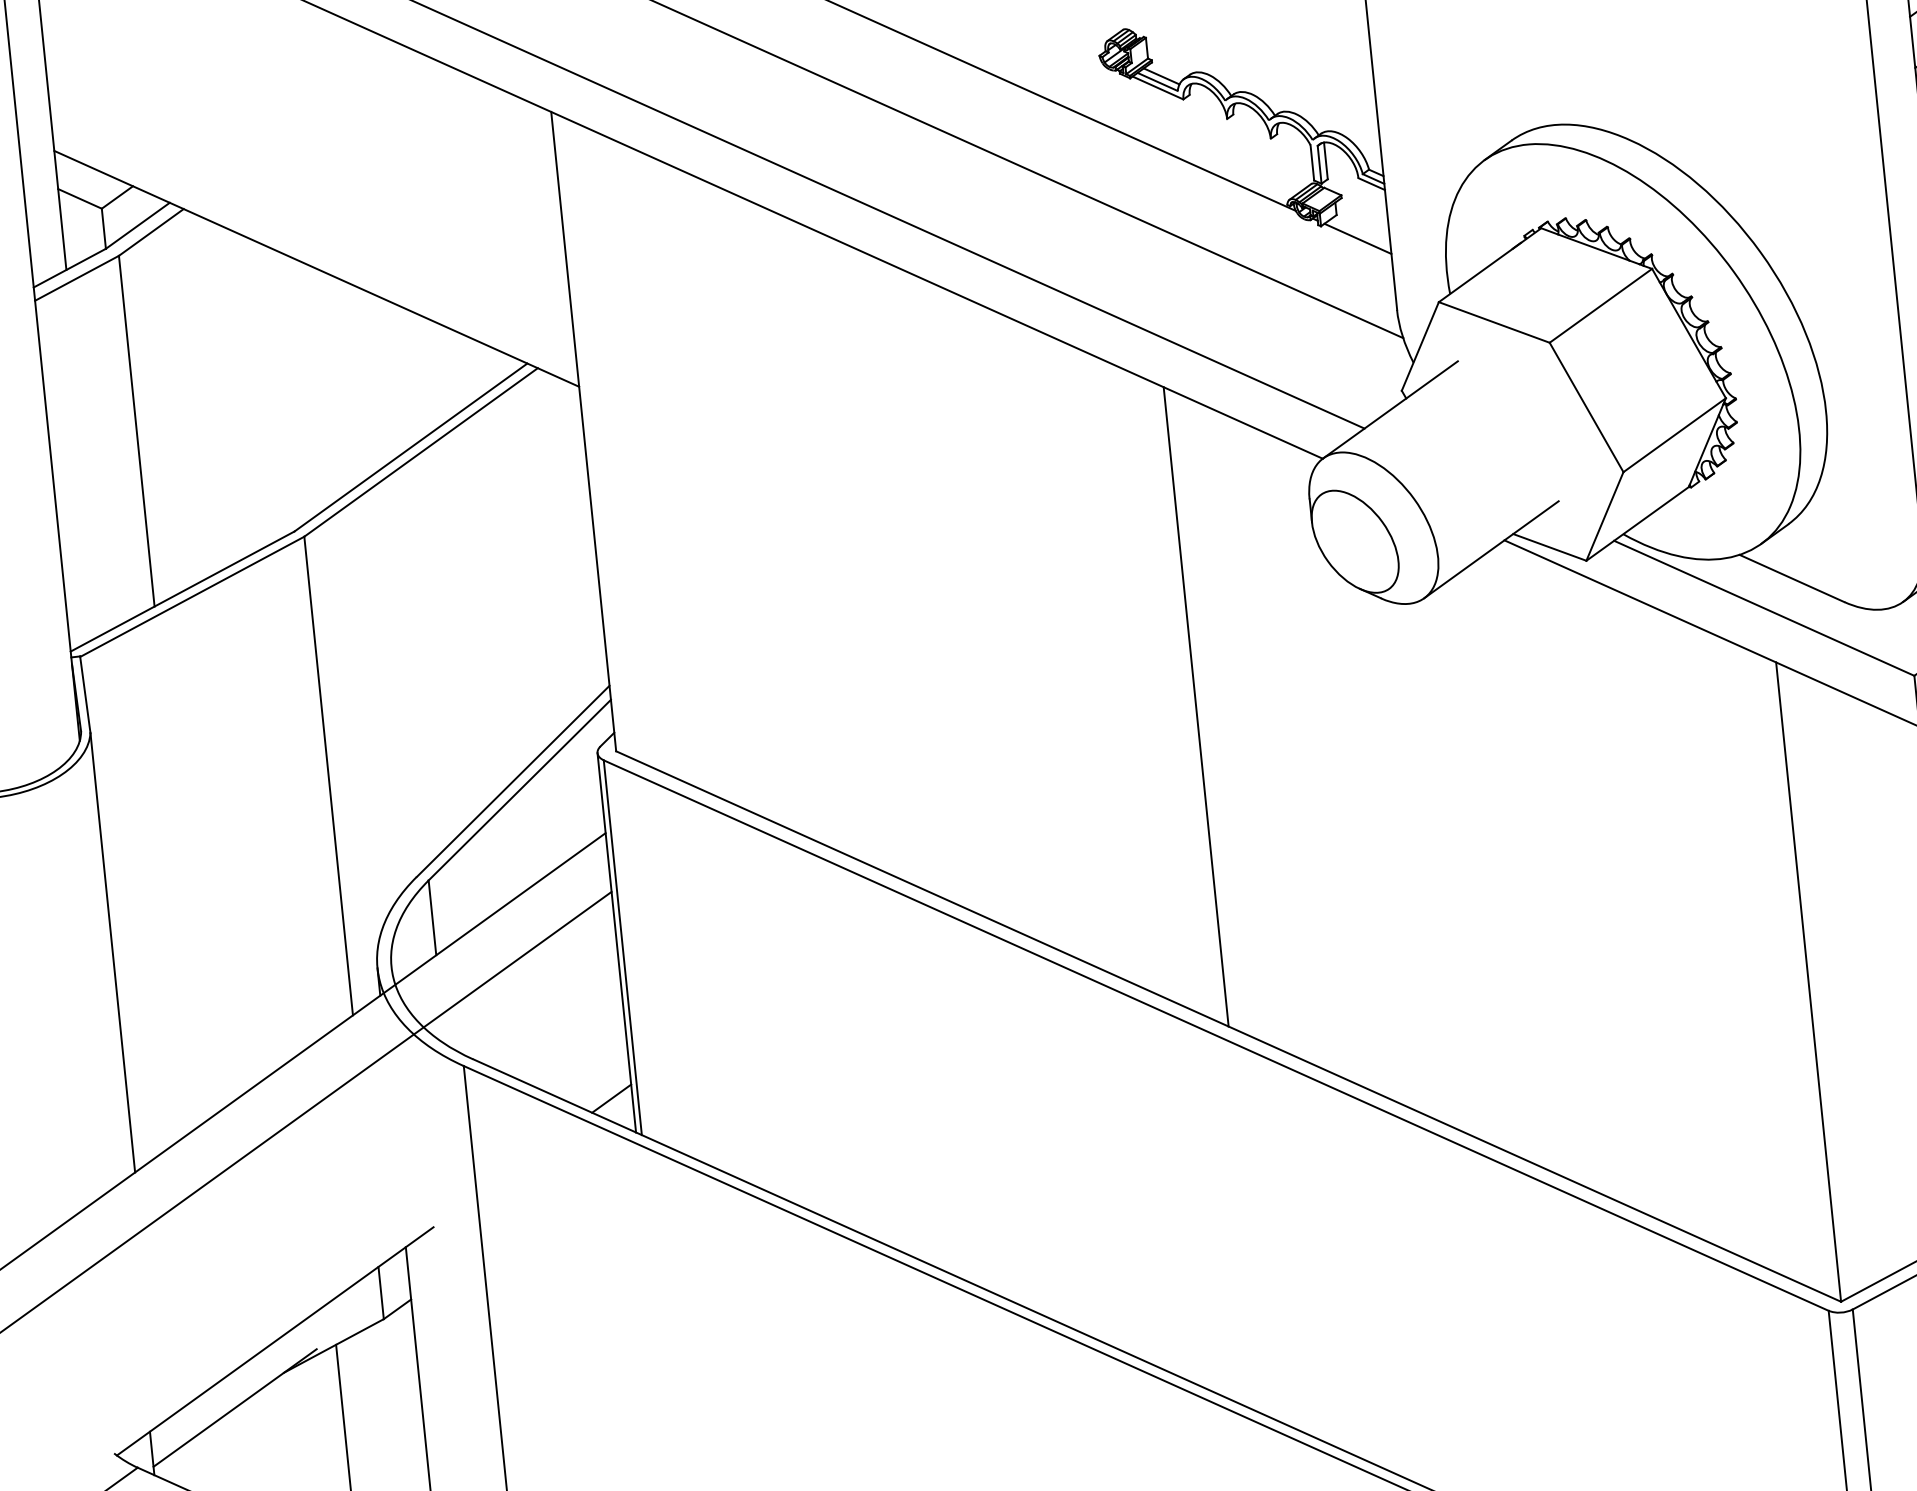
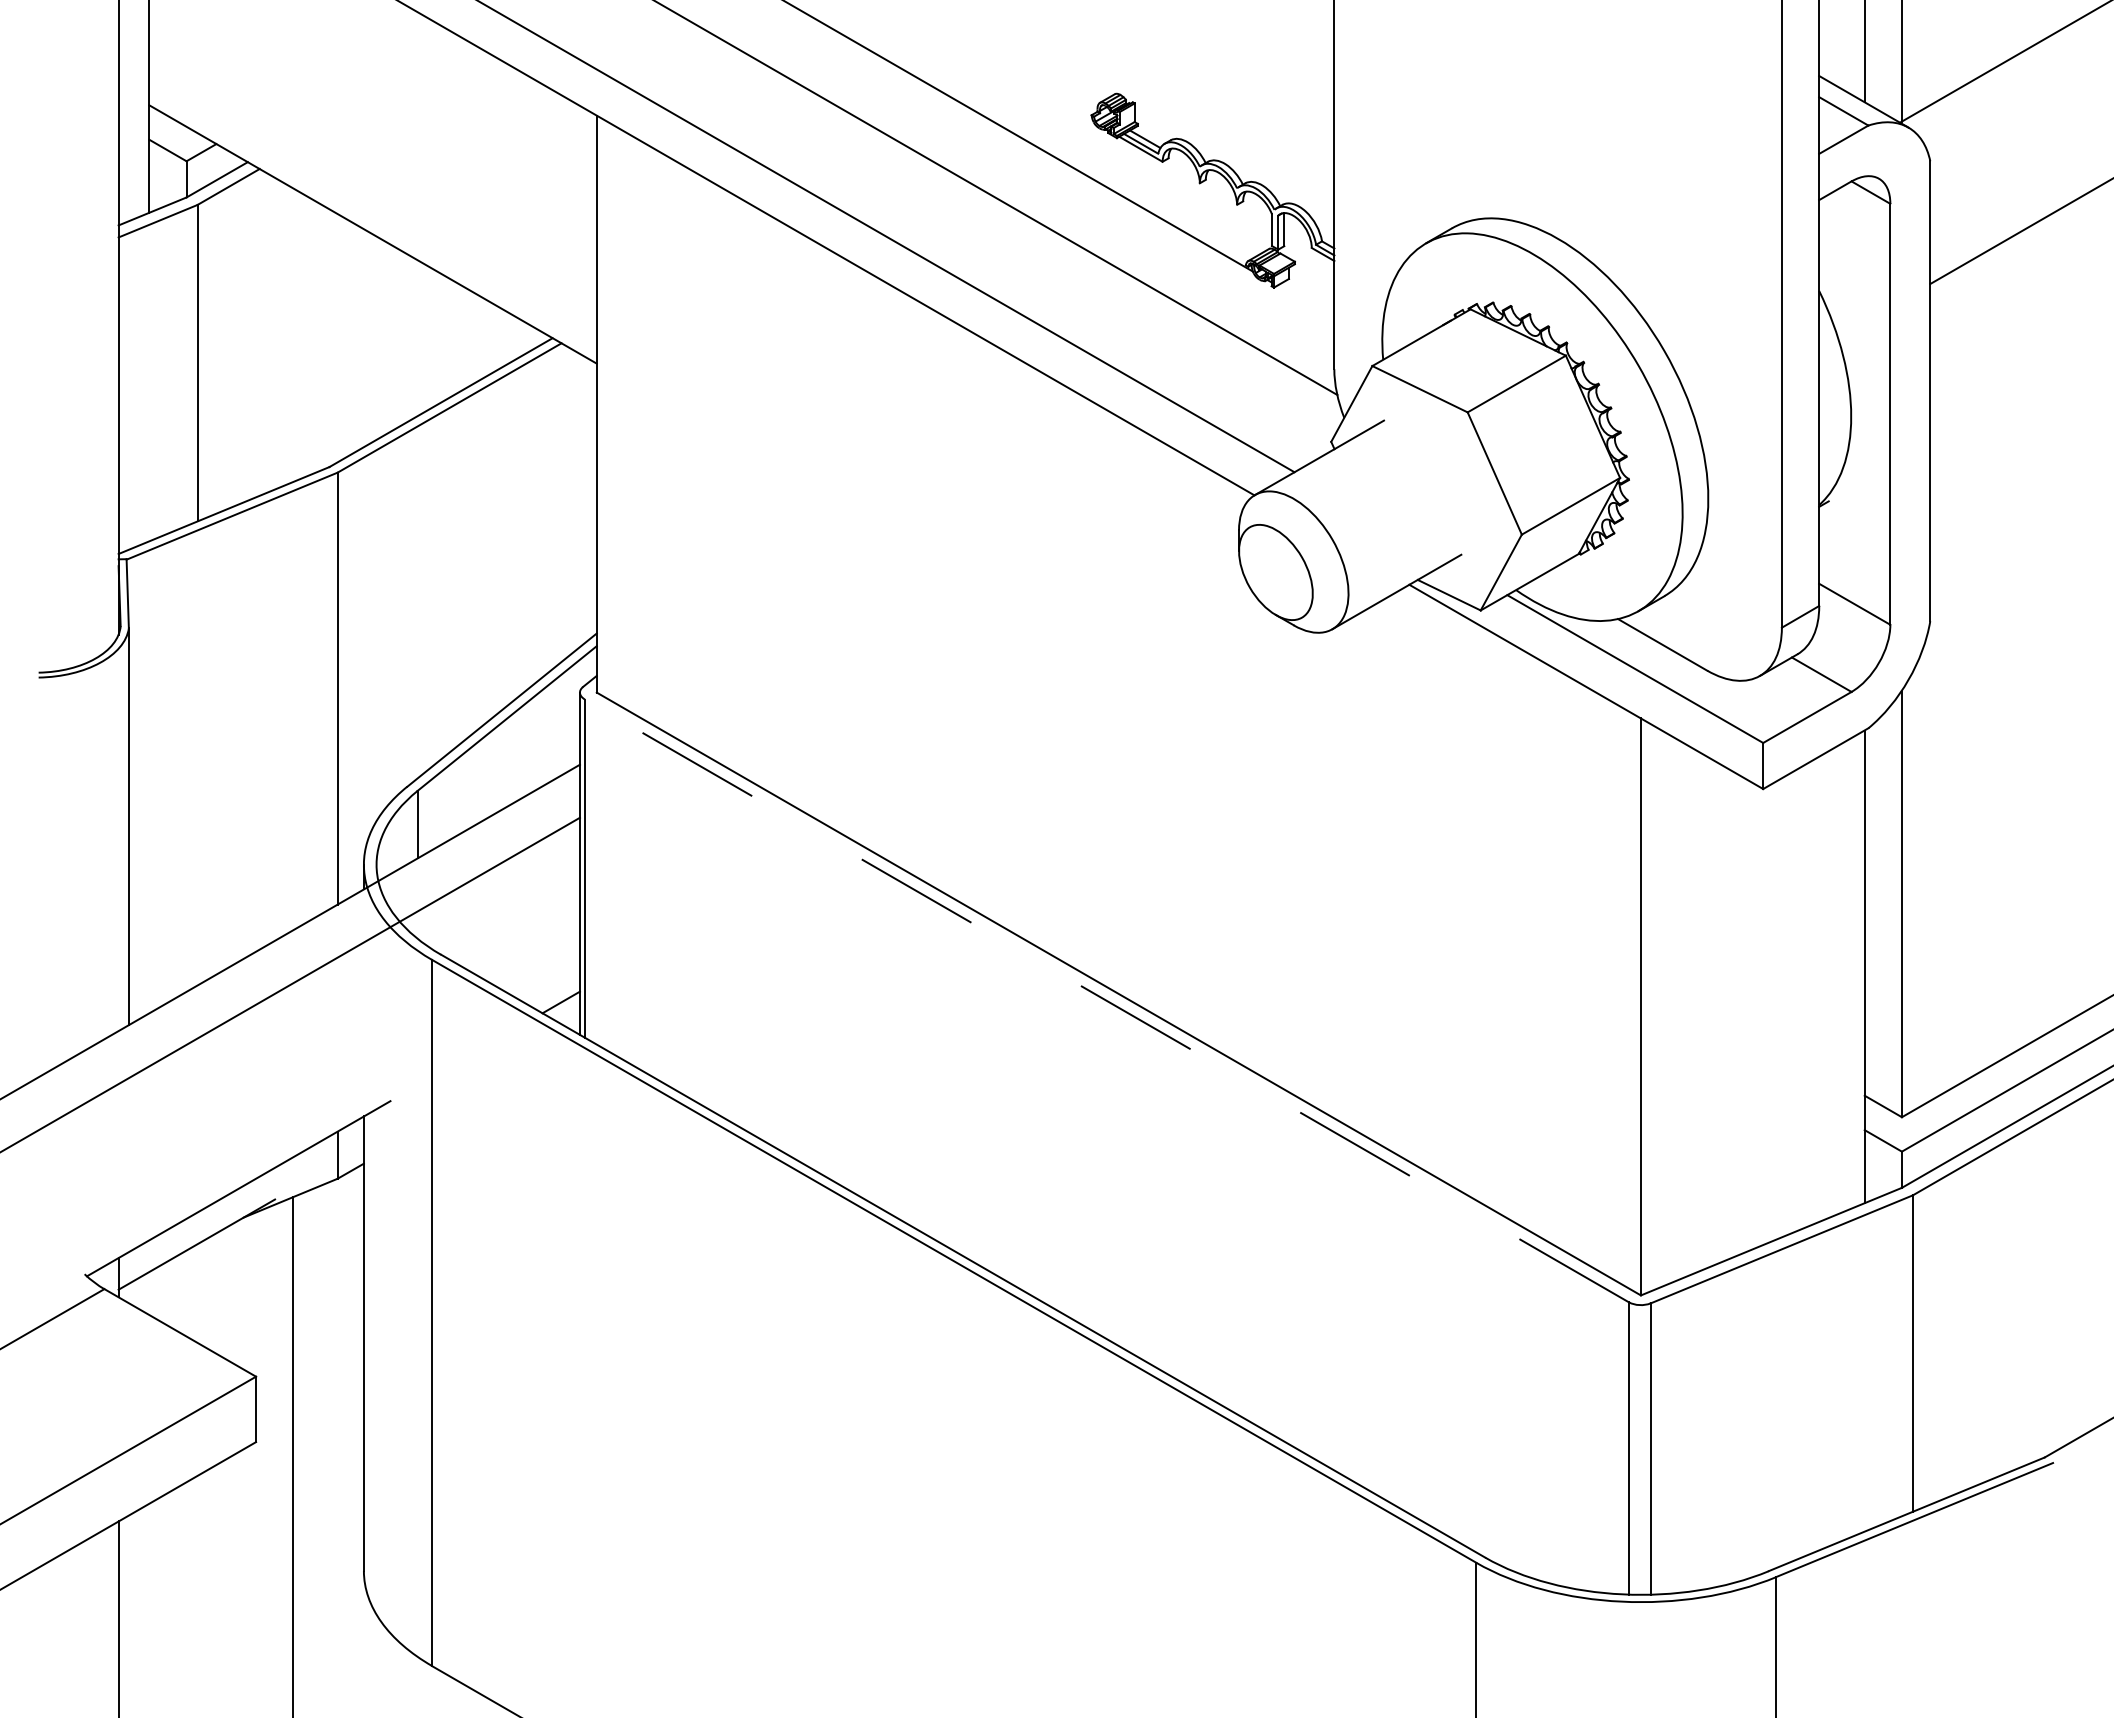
line: (1357, 238) -> (1305, 301), removed
line: (1195, 706) -> (1118, 705), removed
line: (1215, 1035) -> (1106, 1000), solid -> dashed

